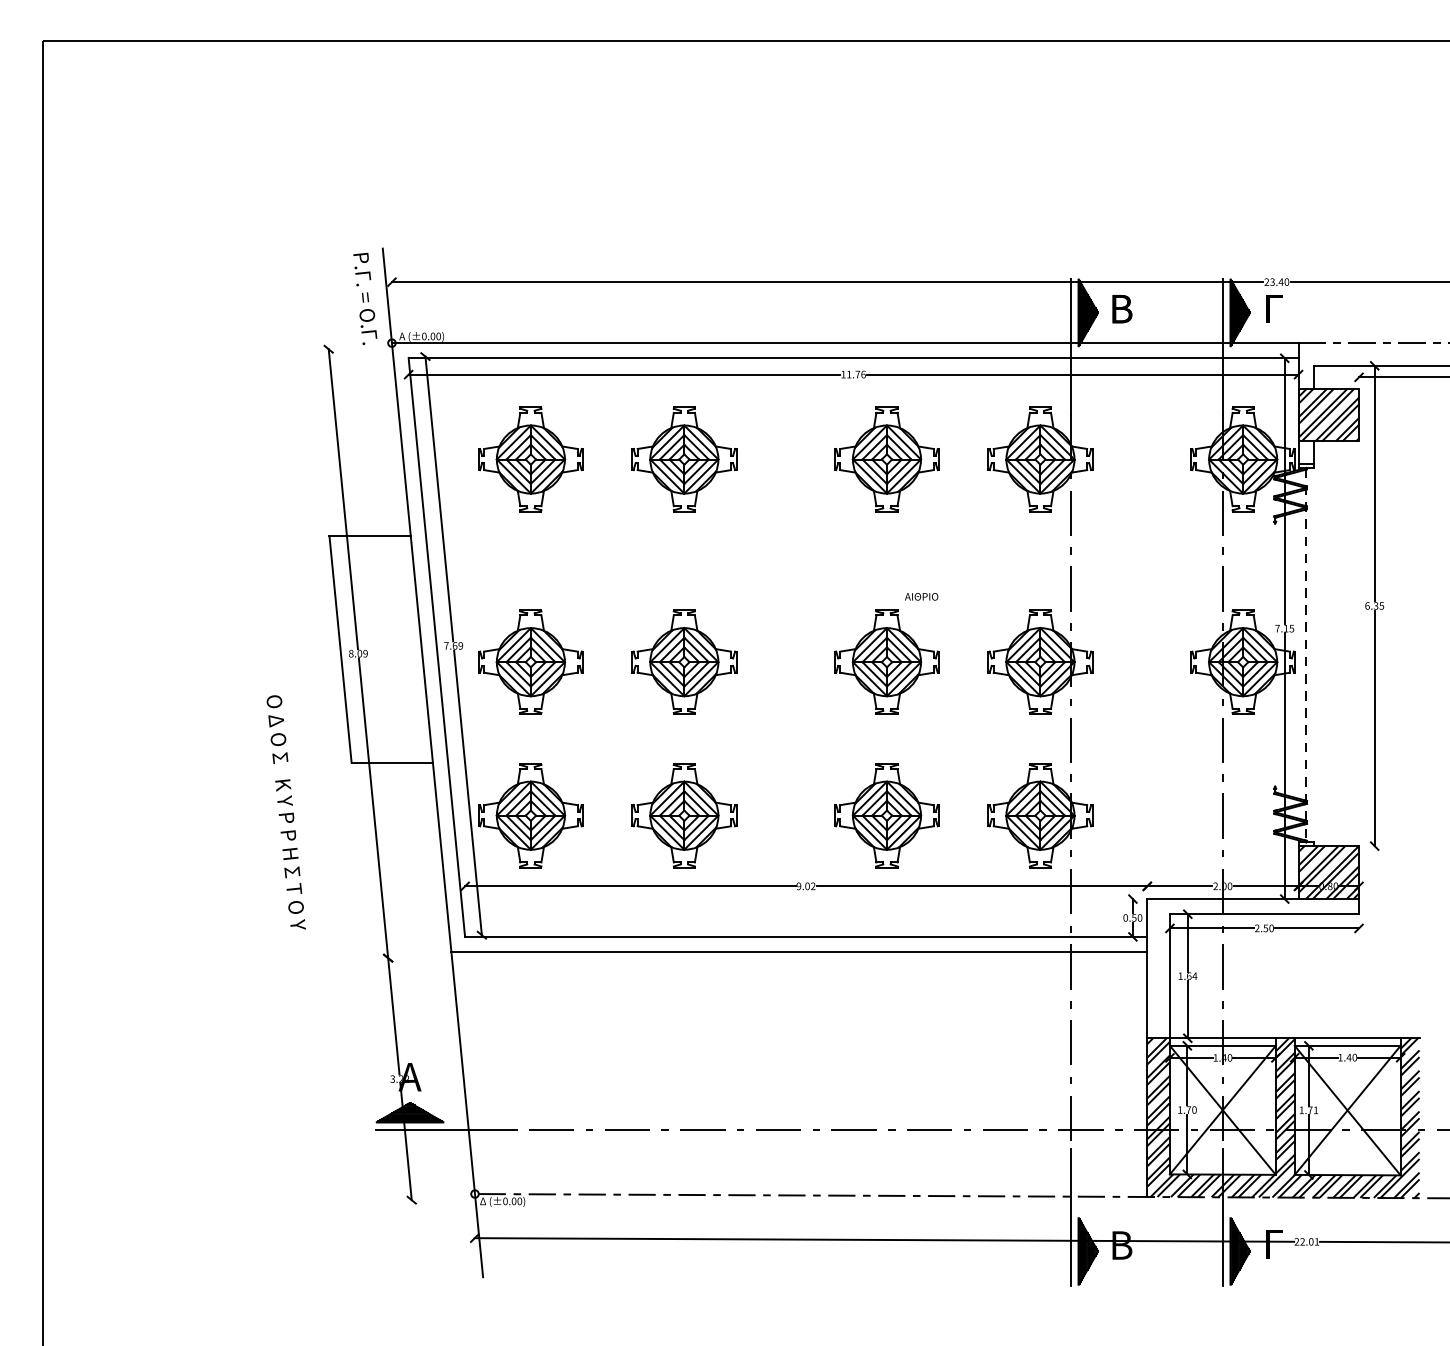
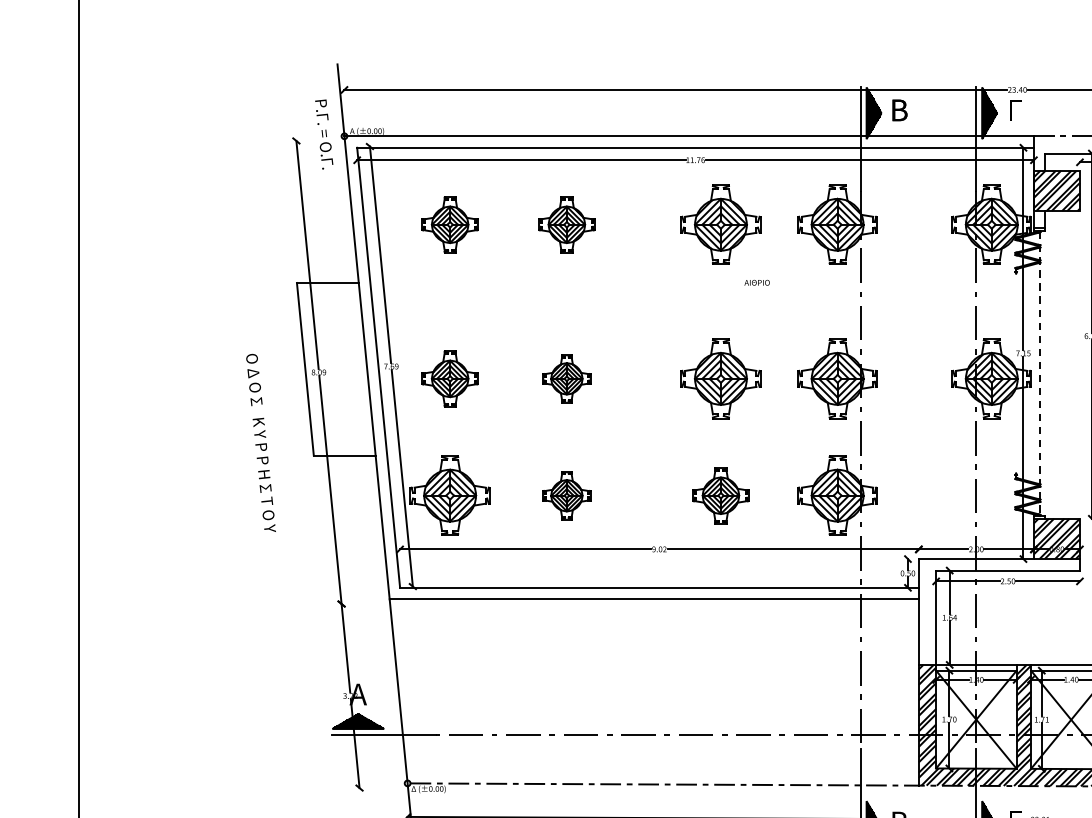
text: (365, 298) -> (324, 134), moved
part: (530, 459) -> (449, 224), size x0.7
part: (684, 459) -> (566, 224), size x0.7
text: (921, 596) -> (757, 282), moved
part: (530, 661) -> (449, 378), size x0.7
part: (684, 661) -> (566, 378), size x0.6
text: (285, 812) -> (260, 443), moved
part: (684, 815) -> (566, 495), size x0.6
part: (886, 815) -> (720, 495), size x0.7

